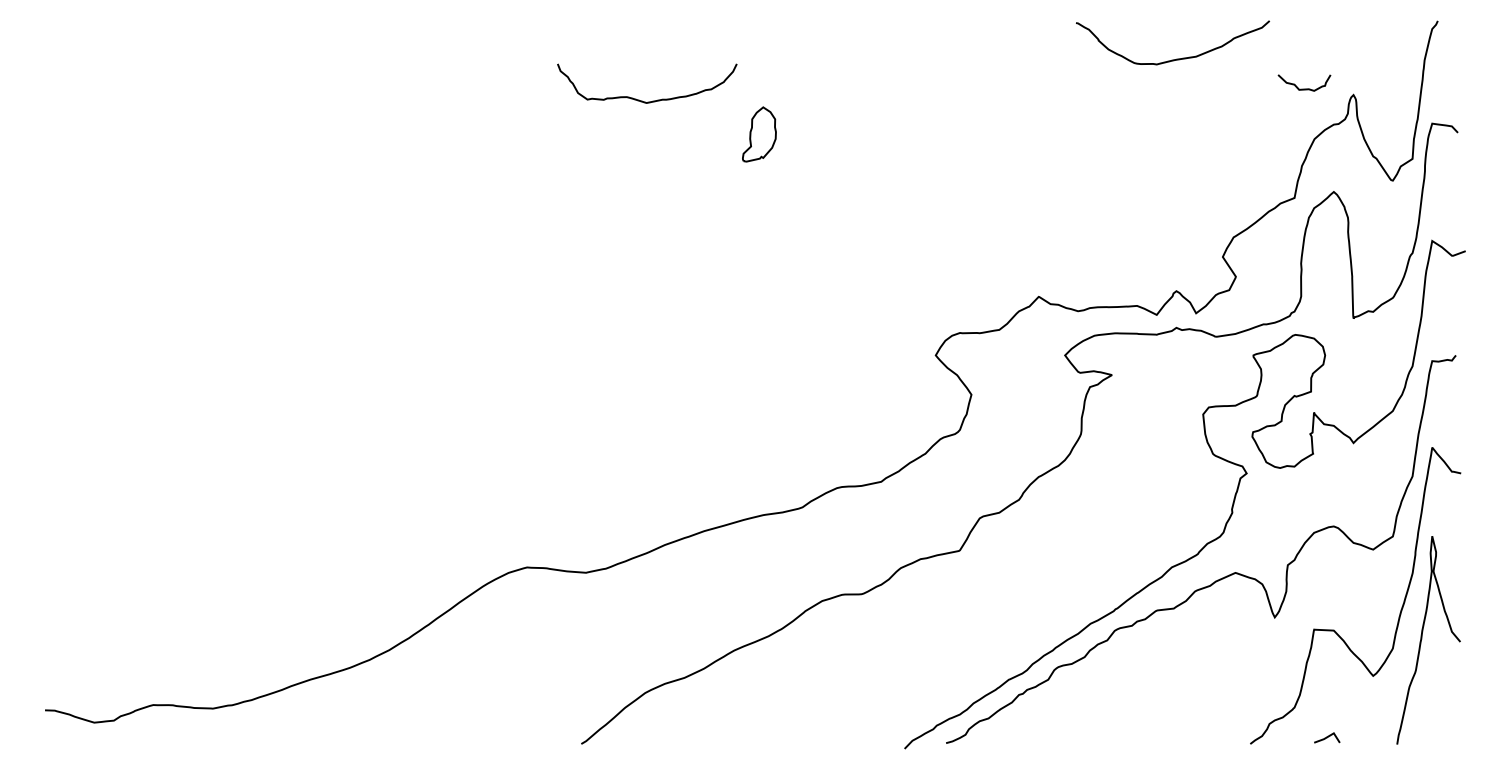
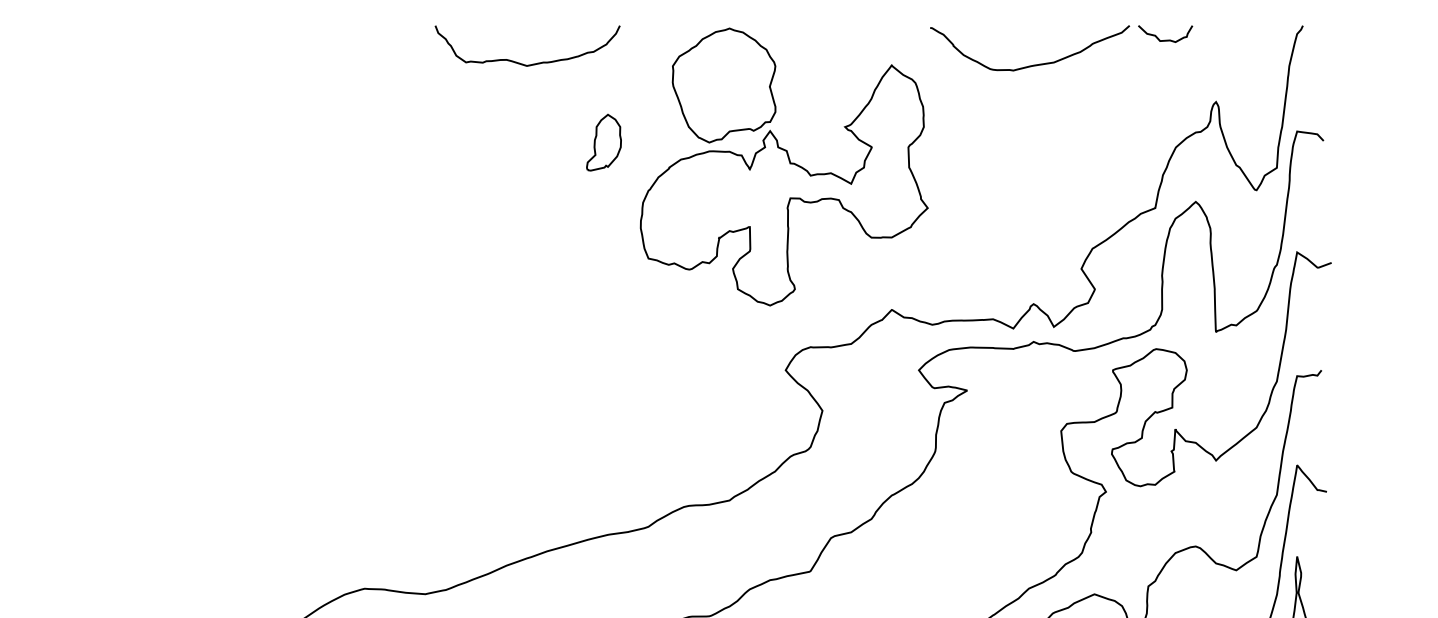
curve: (1304, 88) -> (1165, 39), moved
curve: (642, 100) -> (522, 63), moved
part: (934, 157) -> (784, 166), added

